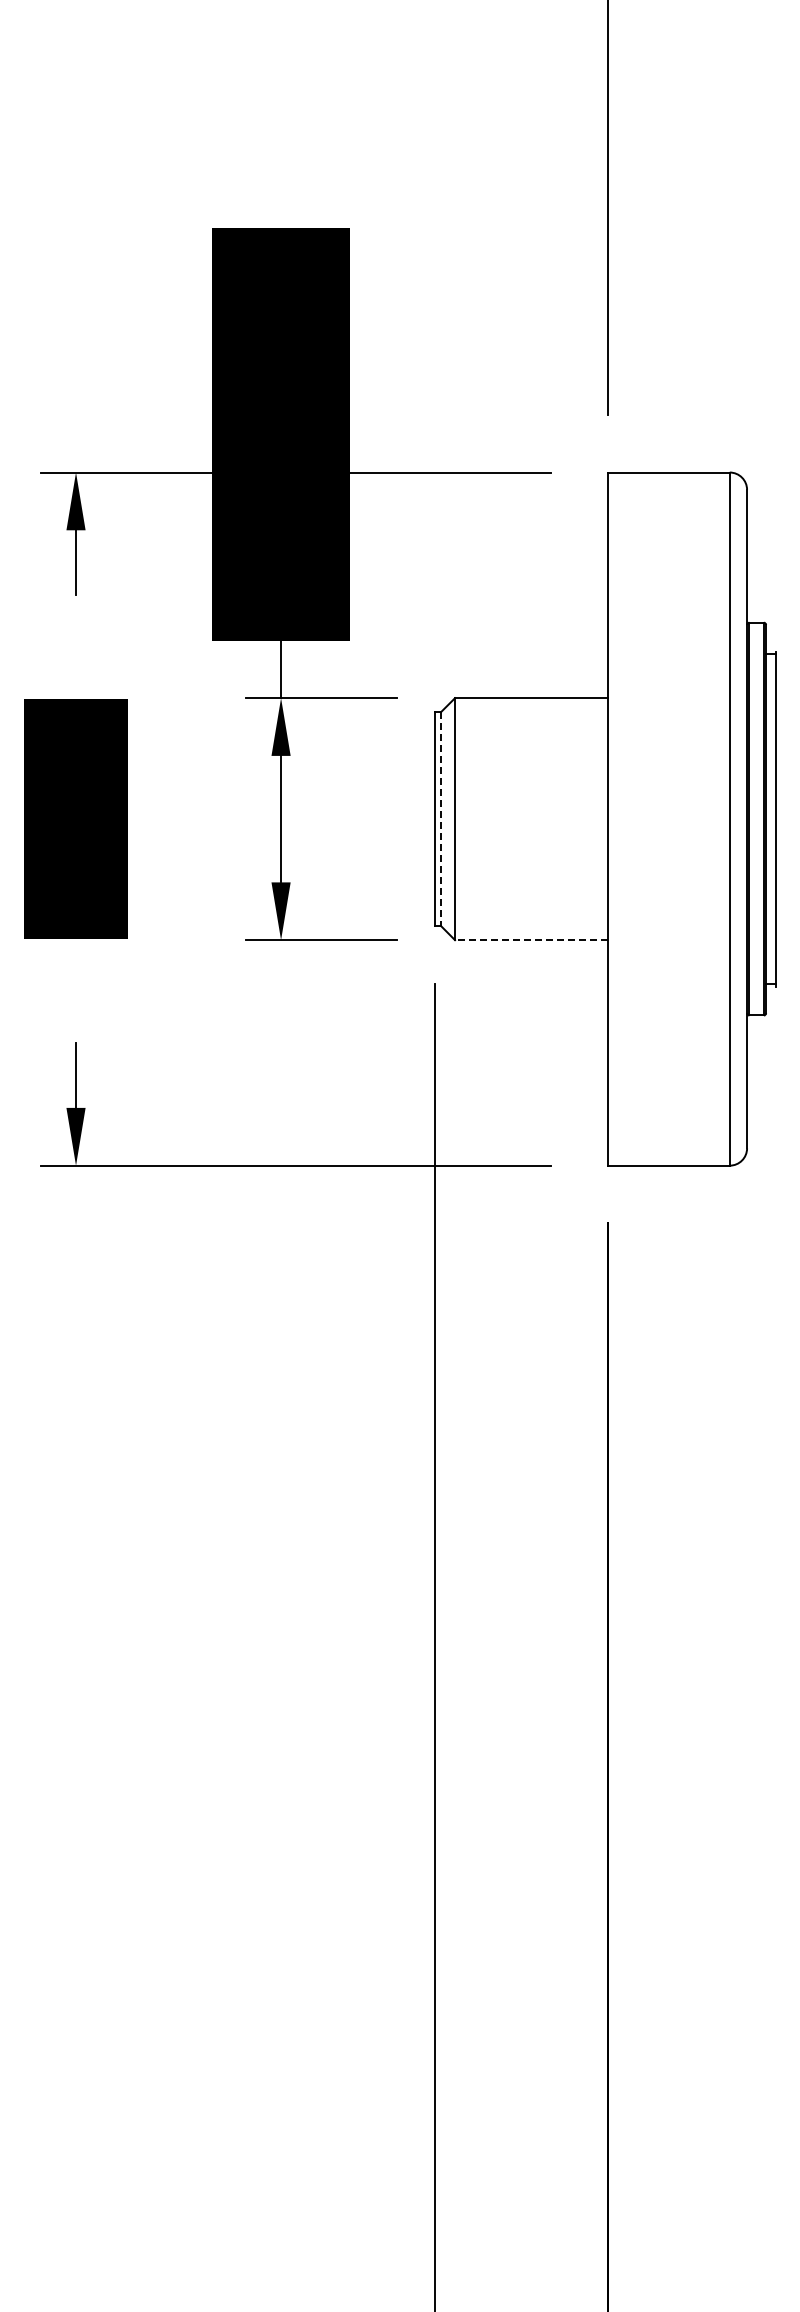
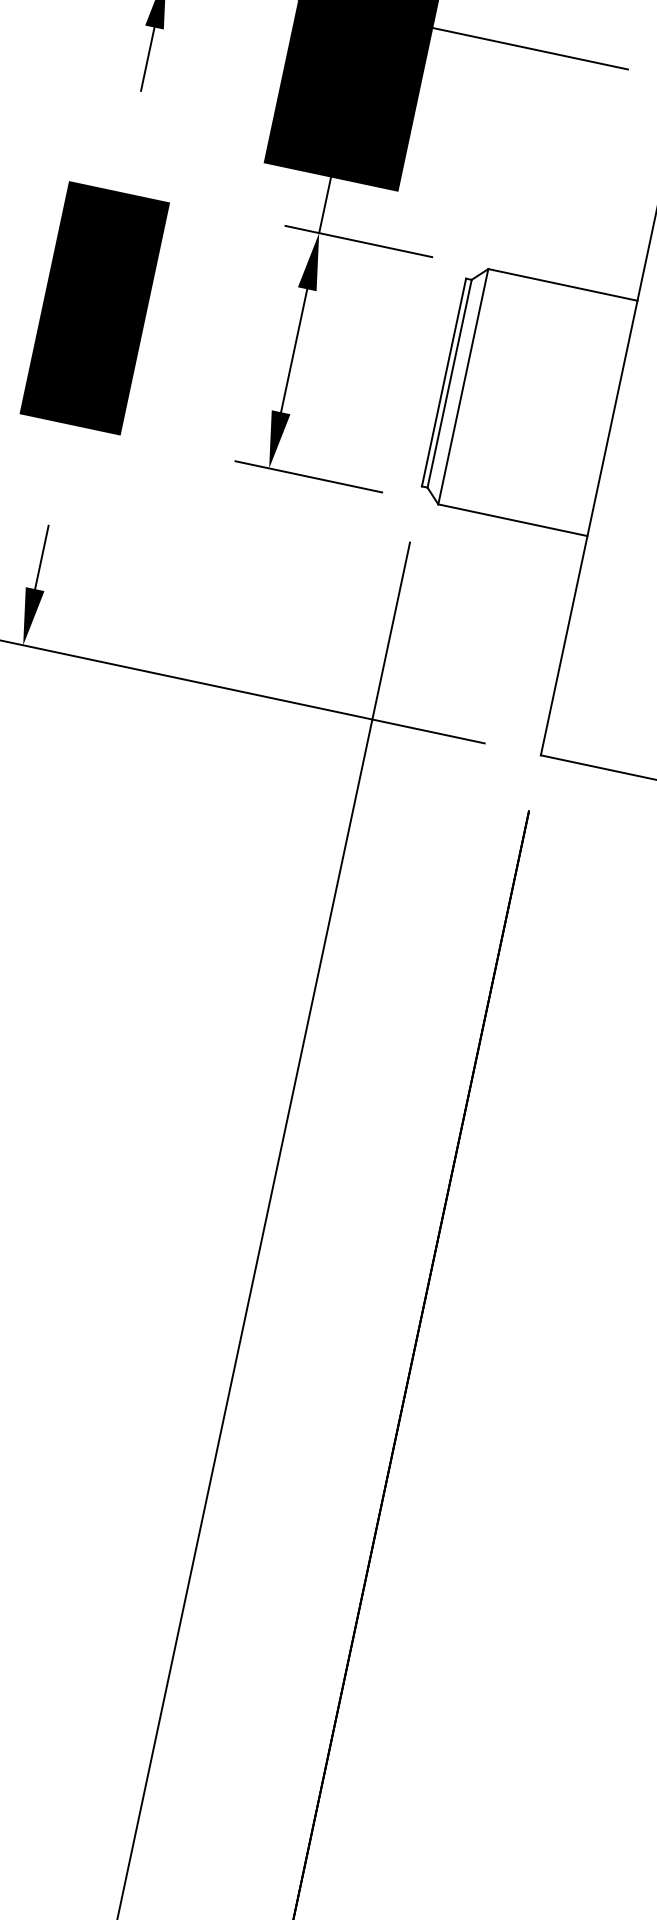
line: (440, 819) -> (449, 384), dashed -> solid
line: (531, 940) -> (512, 520), dashed -> solid

